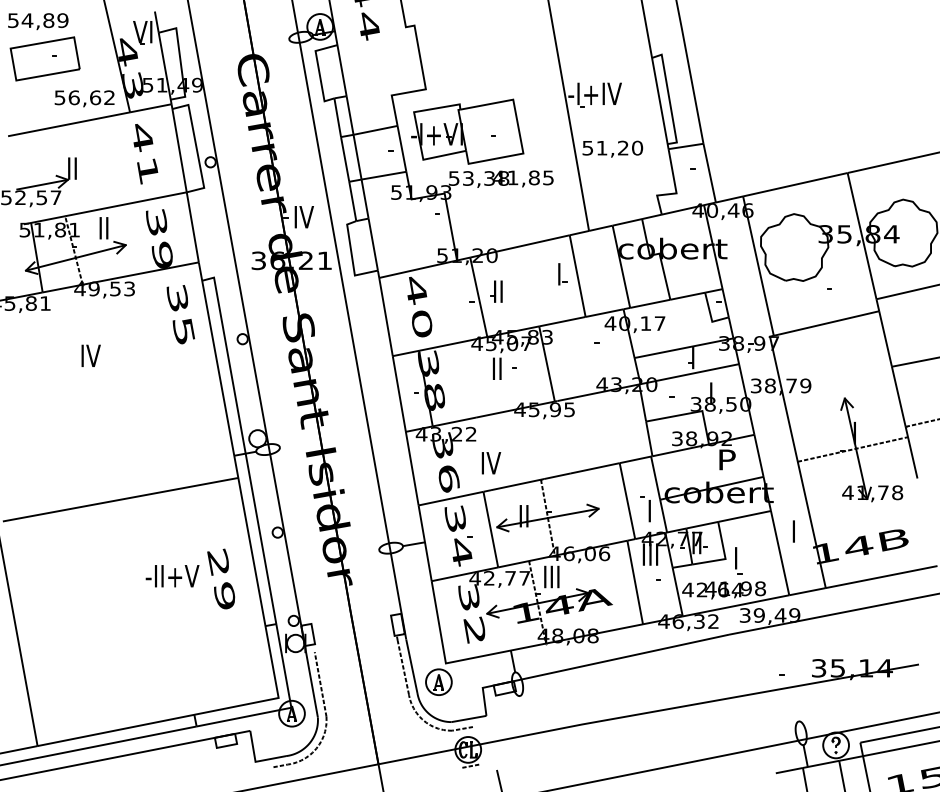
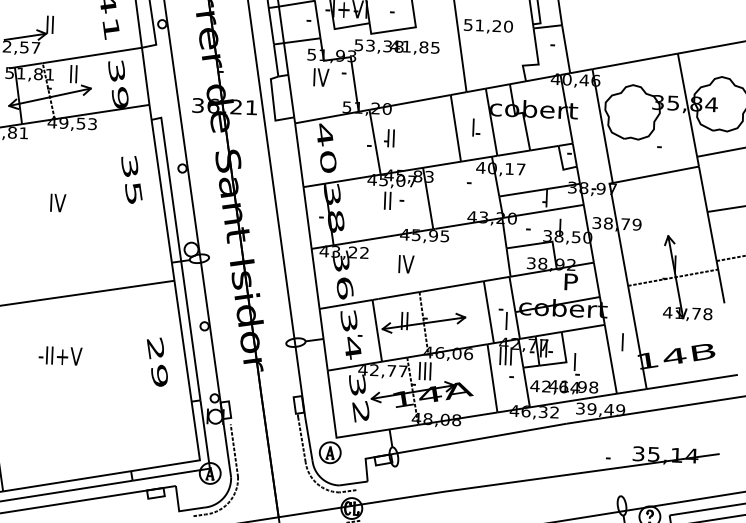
text: (303, 217) -> (320, 77), moved
part: (562, 274) -> (476, 127), moved
text: (180, 314) -> (131, 179), moved
text: (90, 355) -> (57, 202), moved
text: (491, 463) -> (406, 264), moved
text: (172, 576) -> (60, 356), moved

